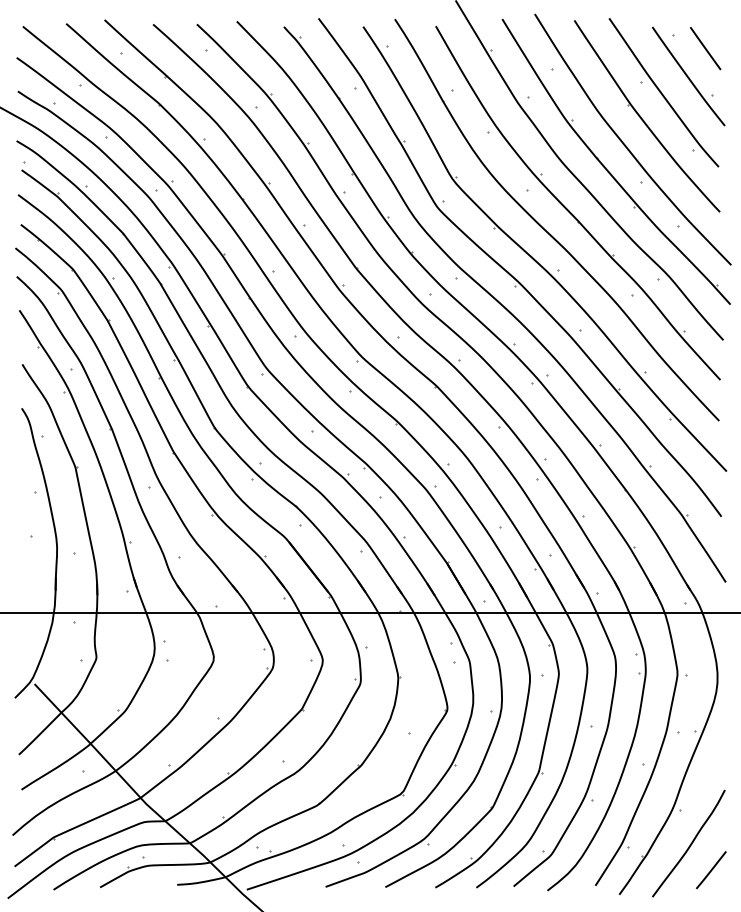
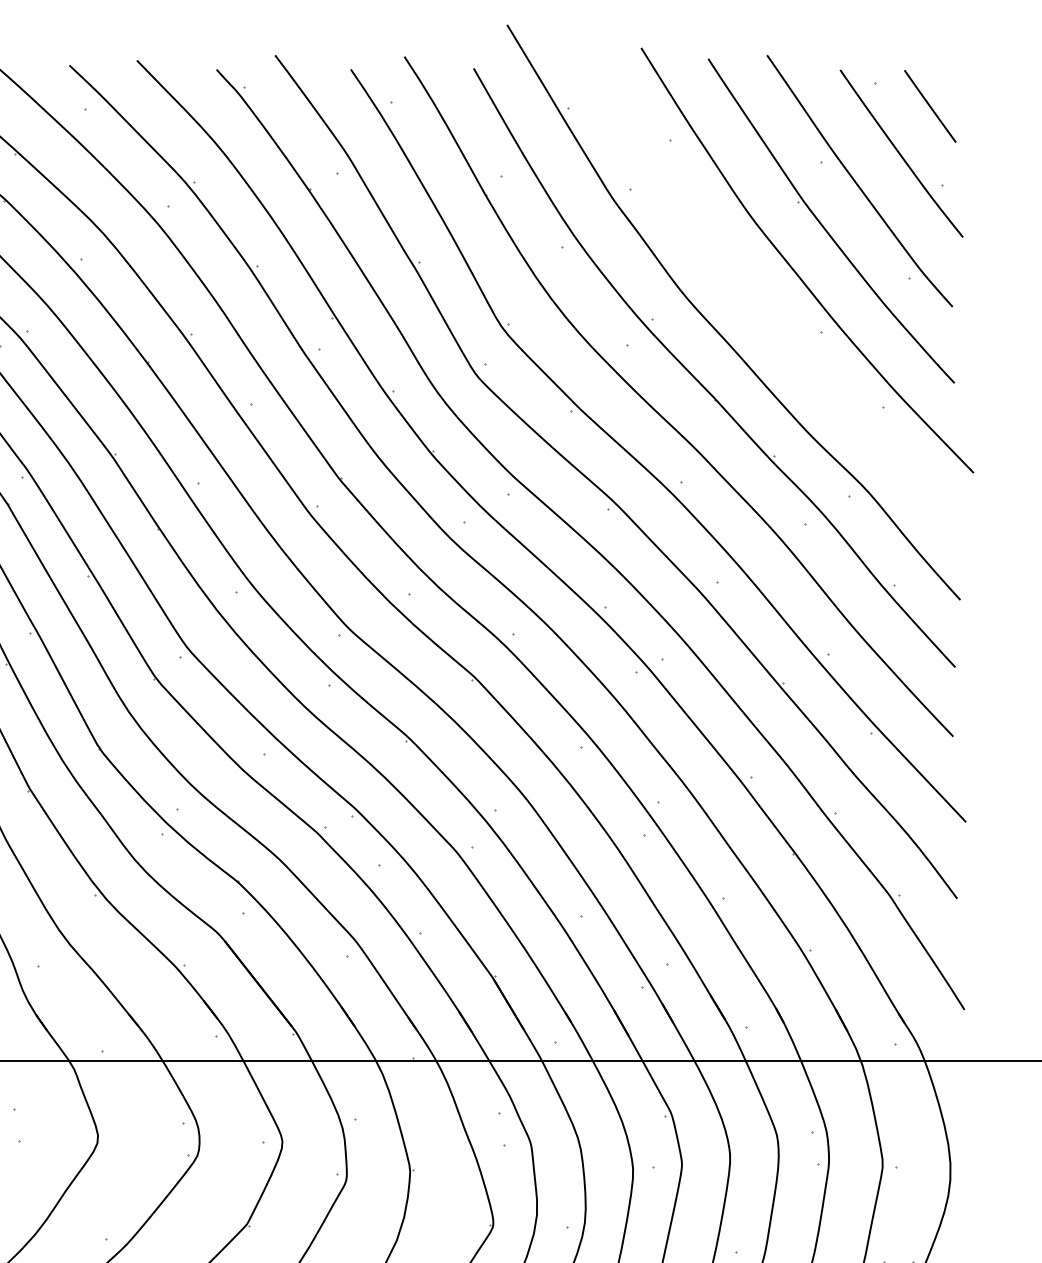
part: (606, 167) -> (762, 307), removed

